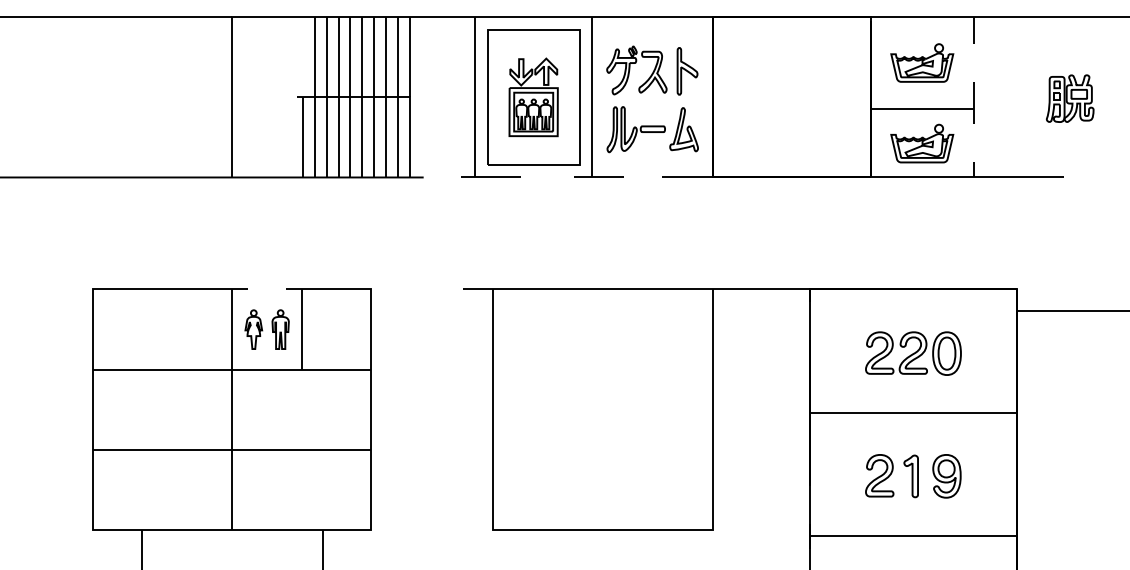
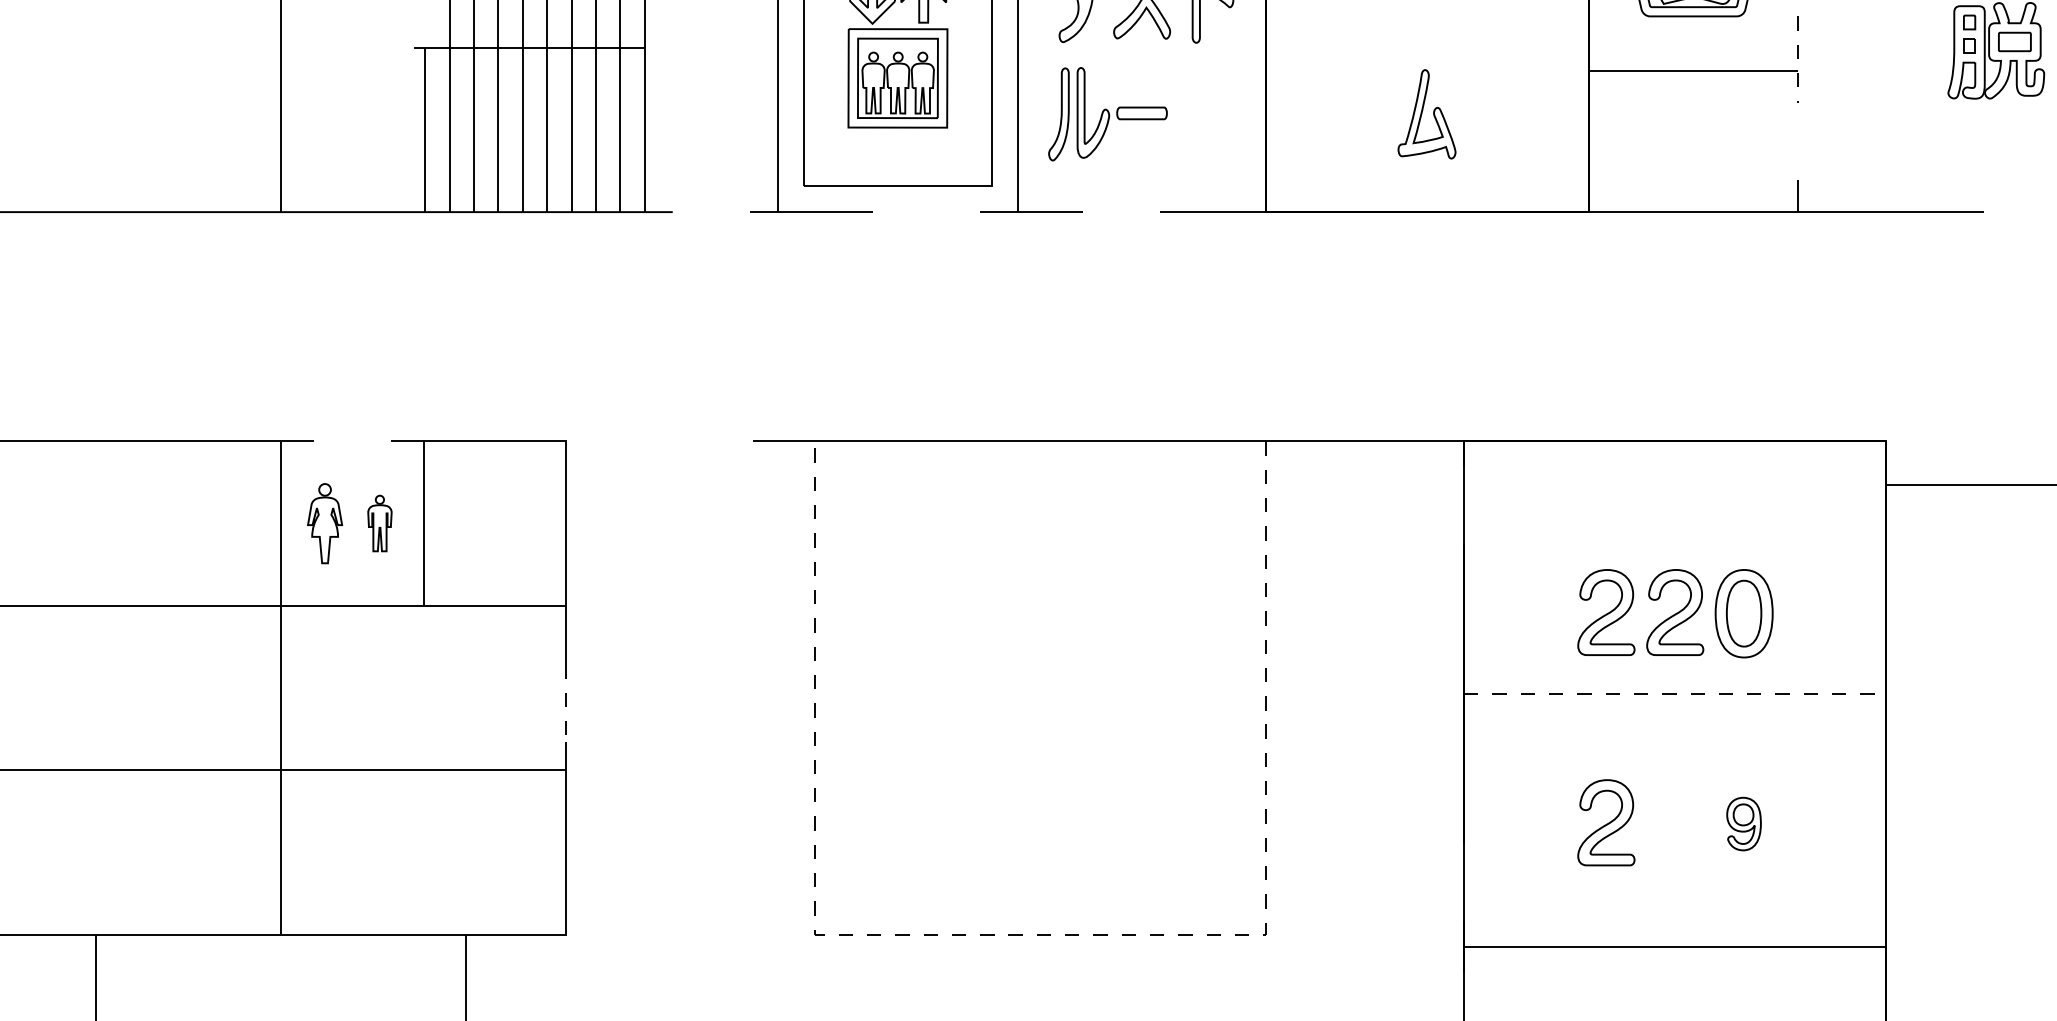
line: (973, 103) -> (1798, 60), solid -> dashed
part: (683, 129) -> (1425, 113), moved
part: (922, 143) -> (1693, 142), removed
part: (280, 329) -> (379, 523), size x0.7
part: (913, 353) -> (1675, 613), moved
line: (913, 412) -> (1675, 693), solid -> dashed
line: (371, 417) -> (565, 703), solid -> dashed
part: (910, 476) -> (1669, 824), removed
part: (946, 476) -> (1743, 824), size x0.6
line: (603, 530) -> (1040, 934), solid -> dashed

